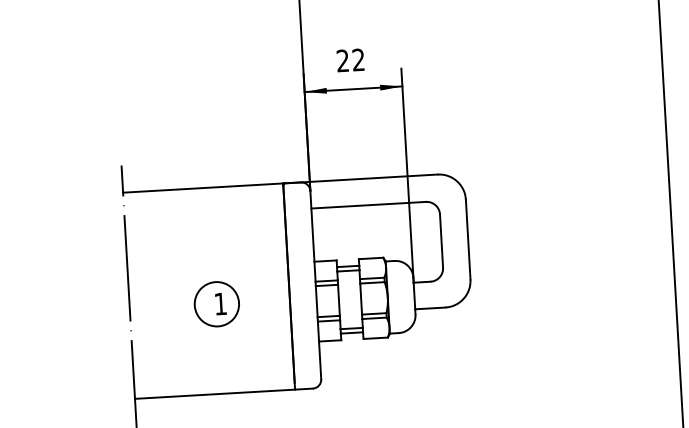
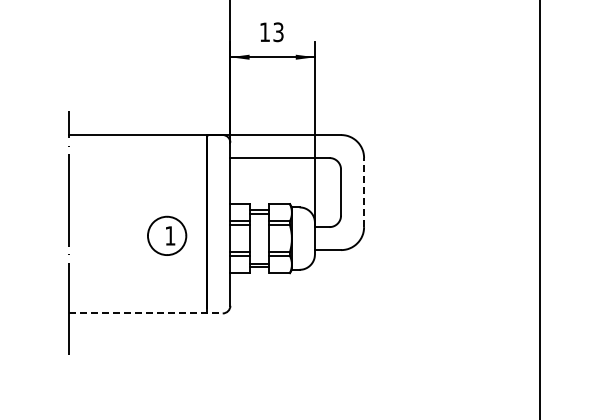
text: (350, 60) -> (271, 32), 22 -> 13
line: (468, 239) -> (364, 192), solid -> dashed
part: (217, 303) -> (167, 235), moved
line: (223, 393) -> (145, 313), solid -> dashed

